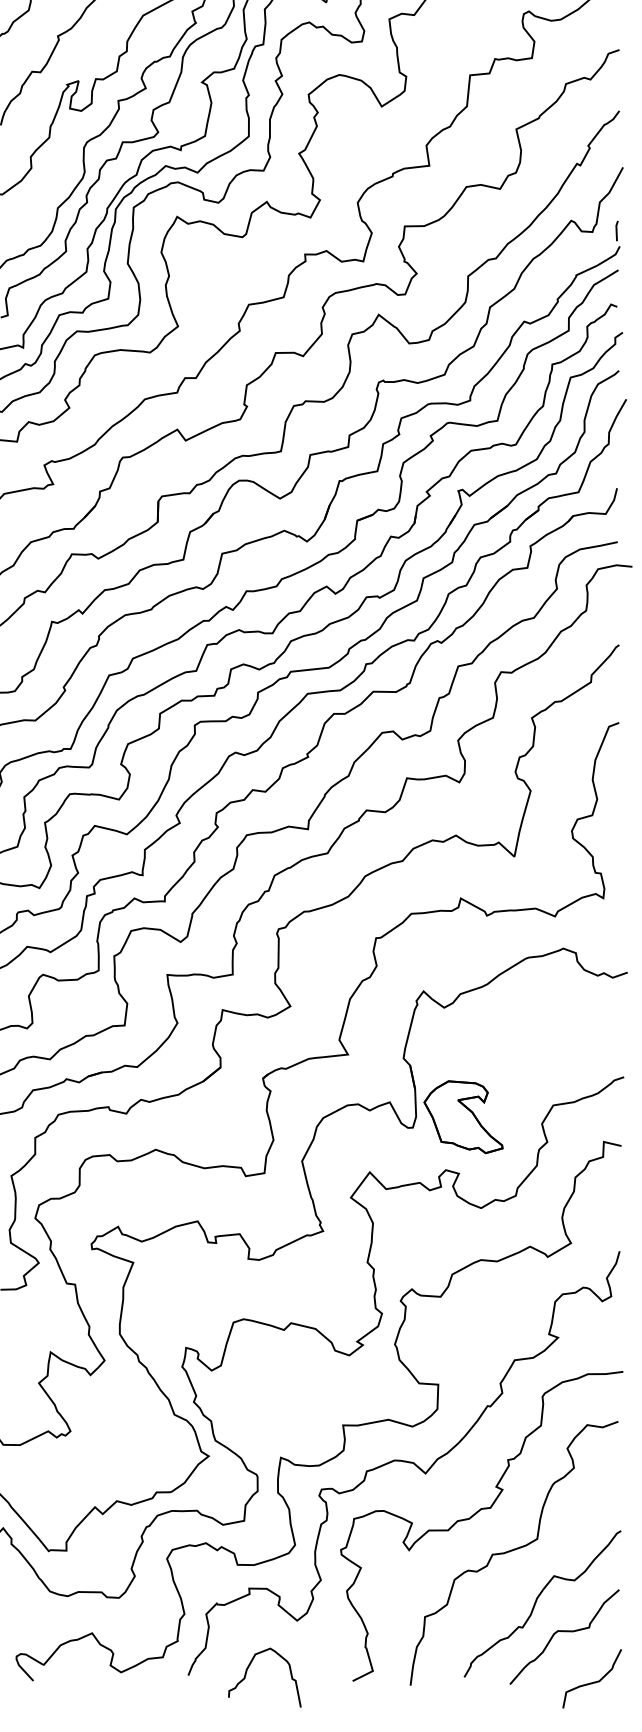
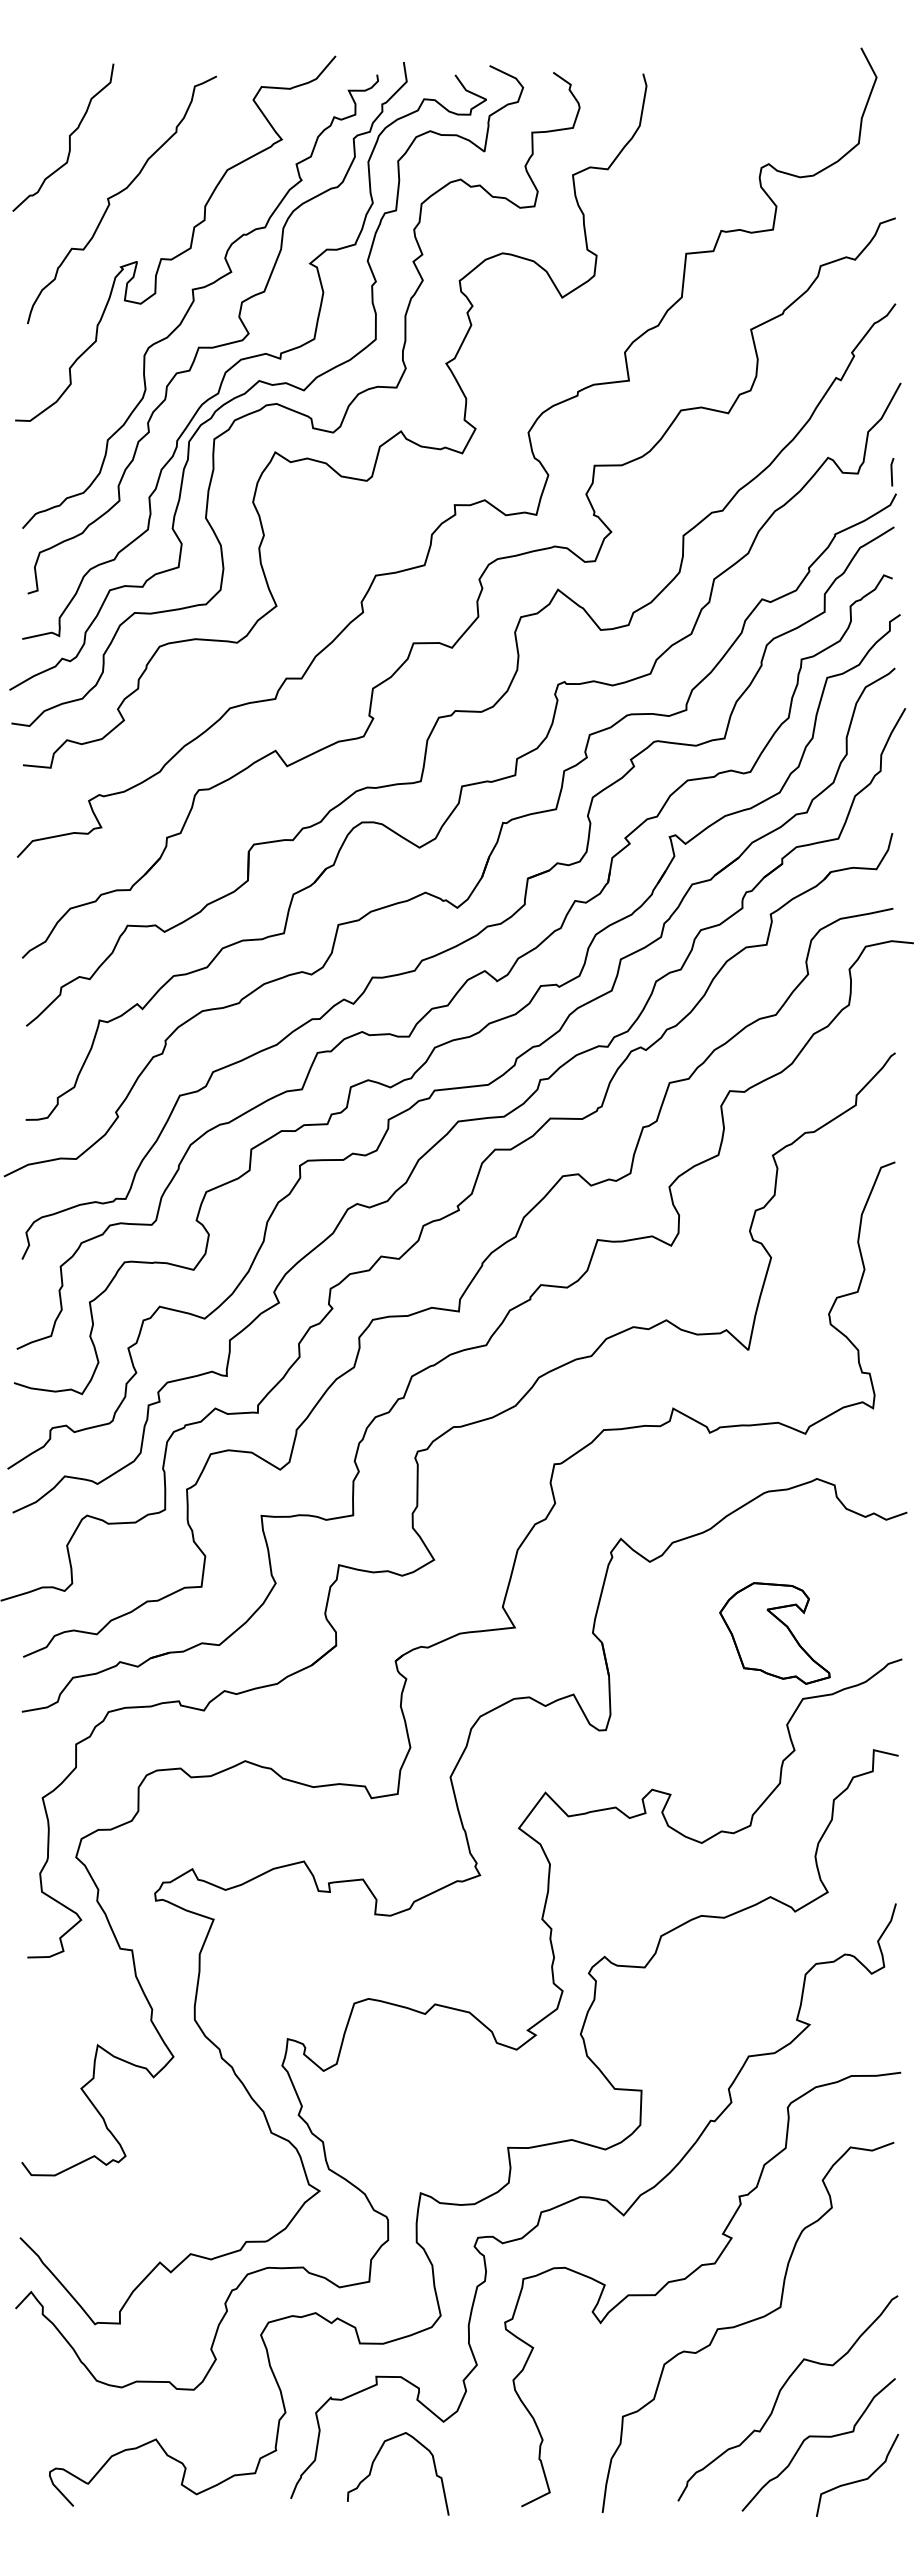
part: (463, 1117) -> (774, 1633), moved
curve: (248, 1668) -> (375, 2460), moved
curve: (594, 1681) -> (860, 2479), moved

